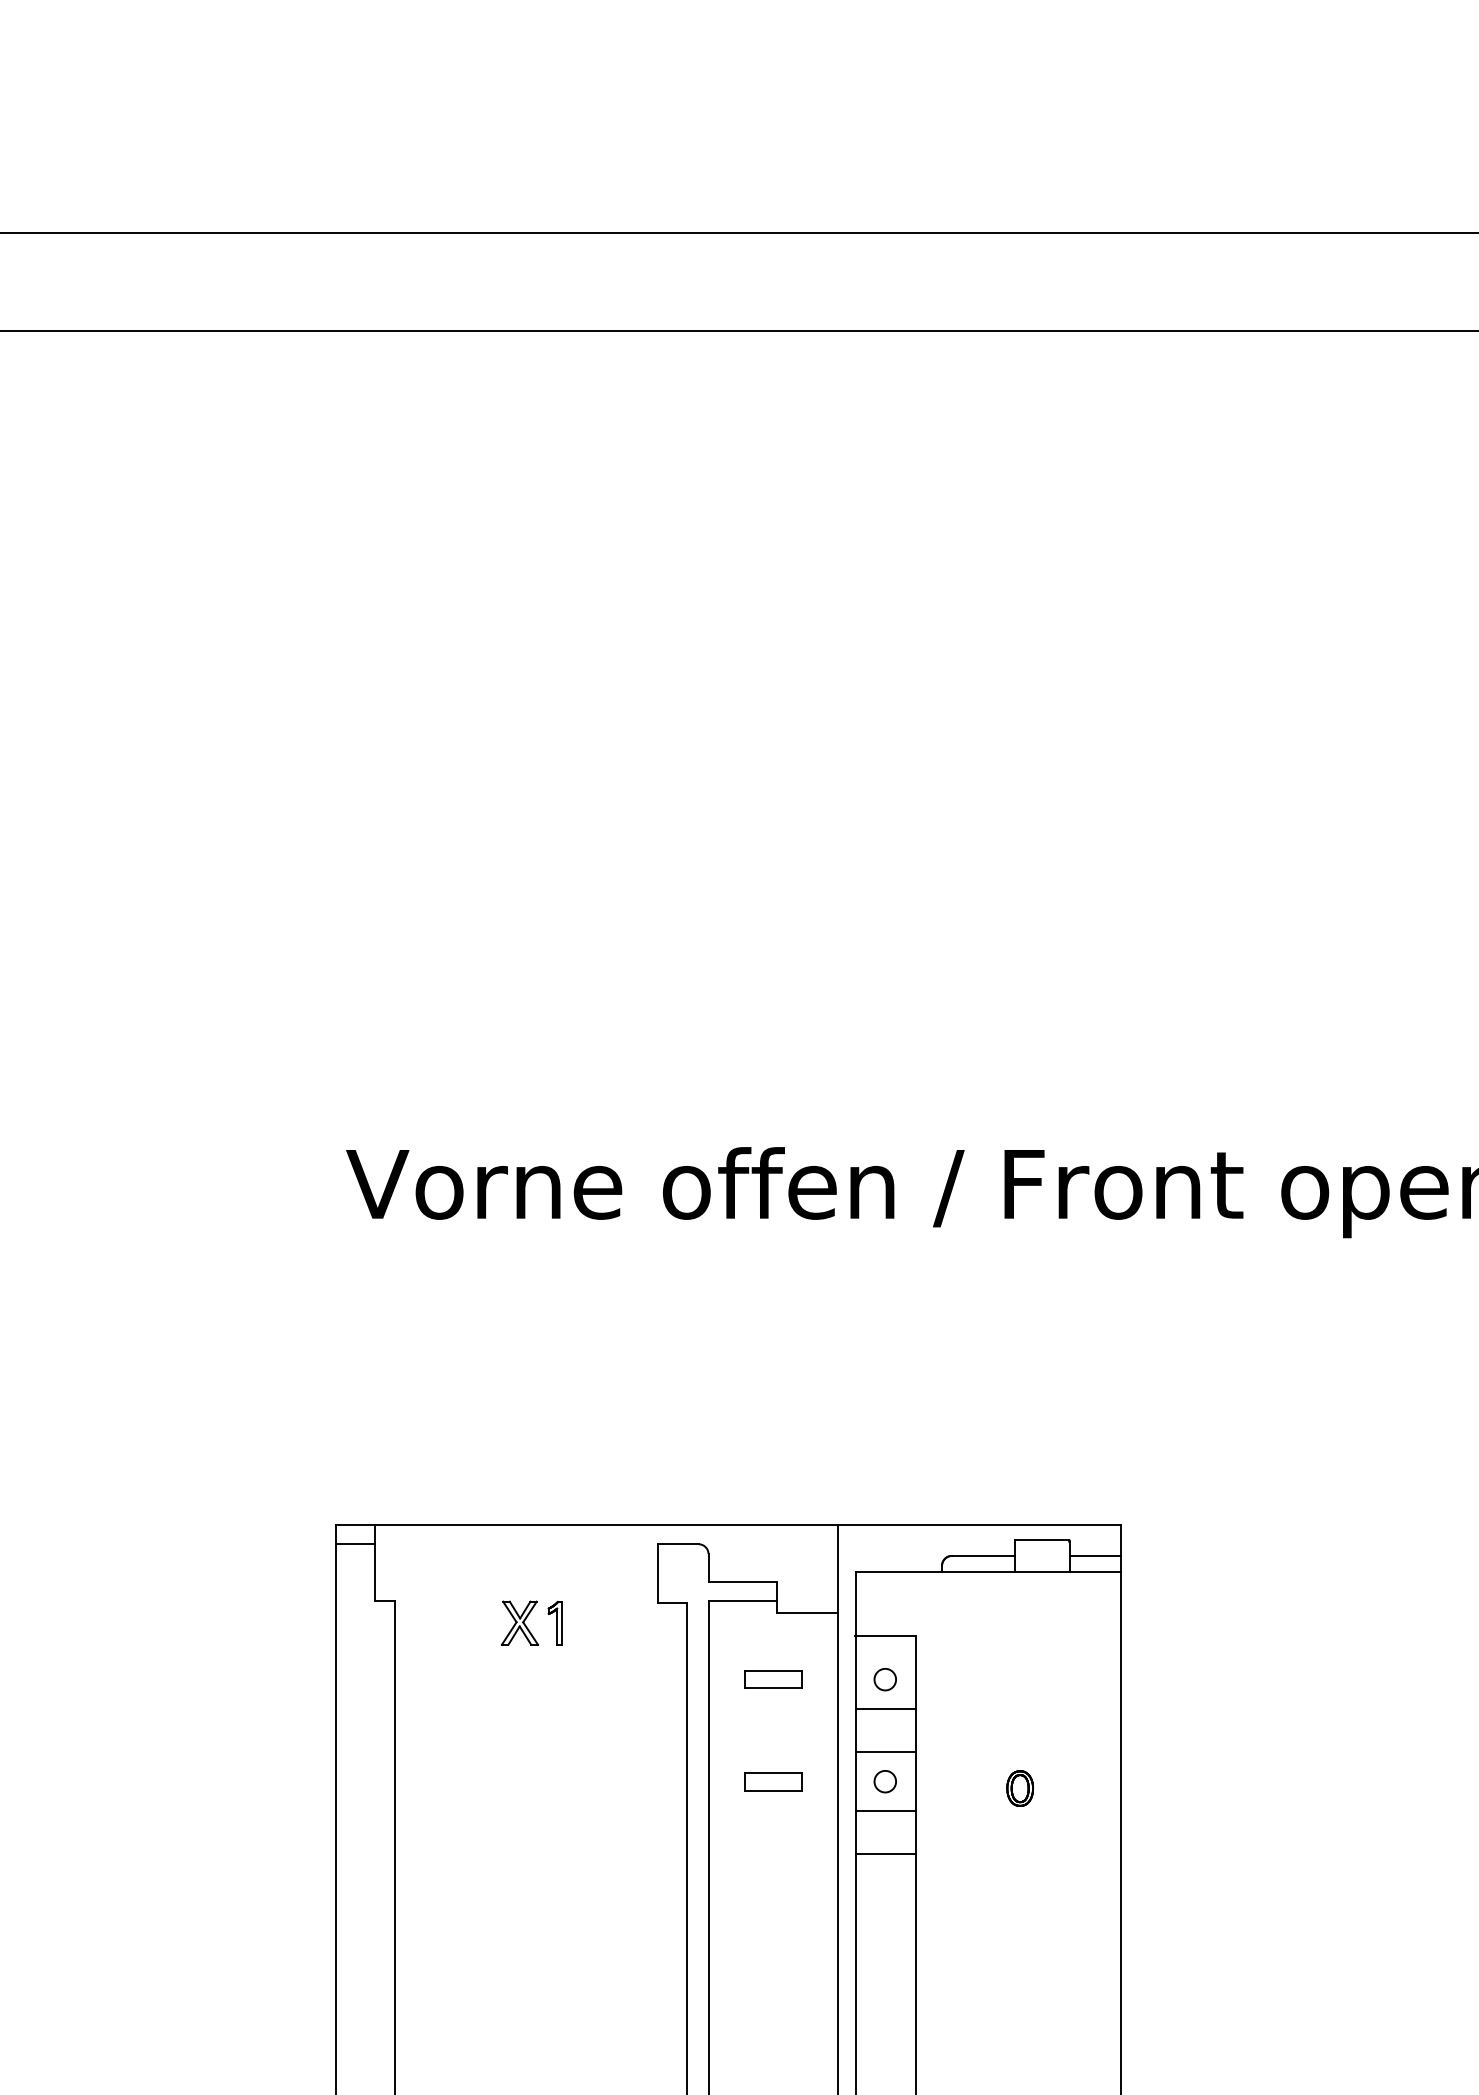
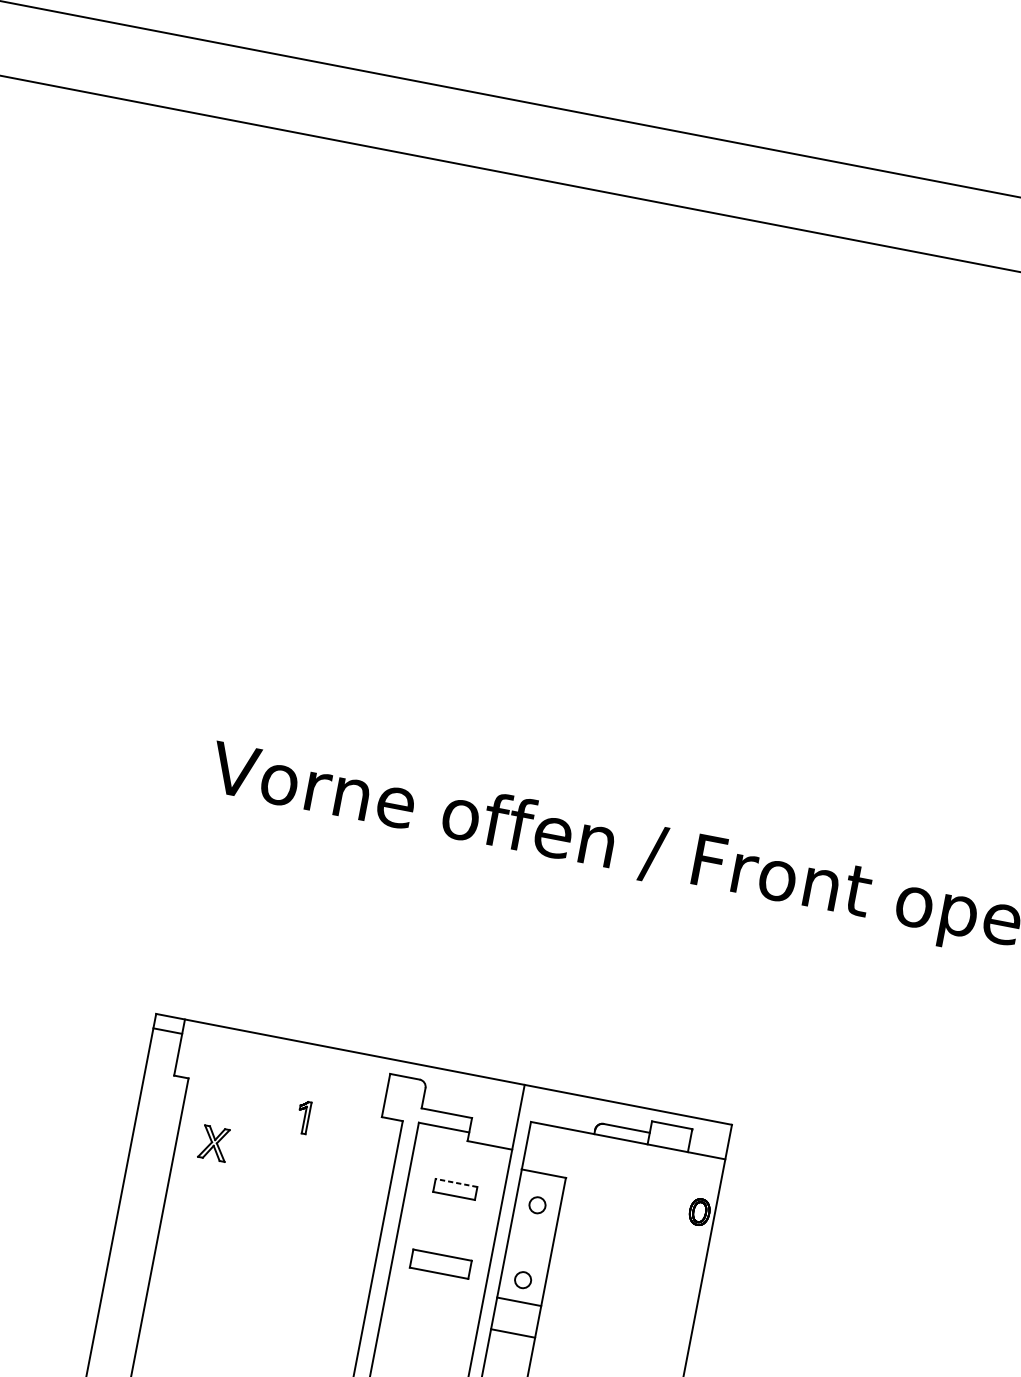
line: (1094, 1555) -> (708, 1143), removed
part: (520, 1622) -> (214, 1143), moved
line: (772, 1670) -> (456, 1182), solid -> dashed
line: (885, 1709) -> (533, 1227), removed
line: (885, 1752) -> (527, 1258), removed
part: (773, 1781) -> (441, 1264), size x1.4
part: (1020, 1788) -> (699, 1212), moved

